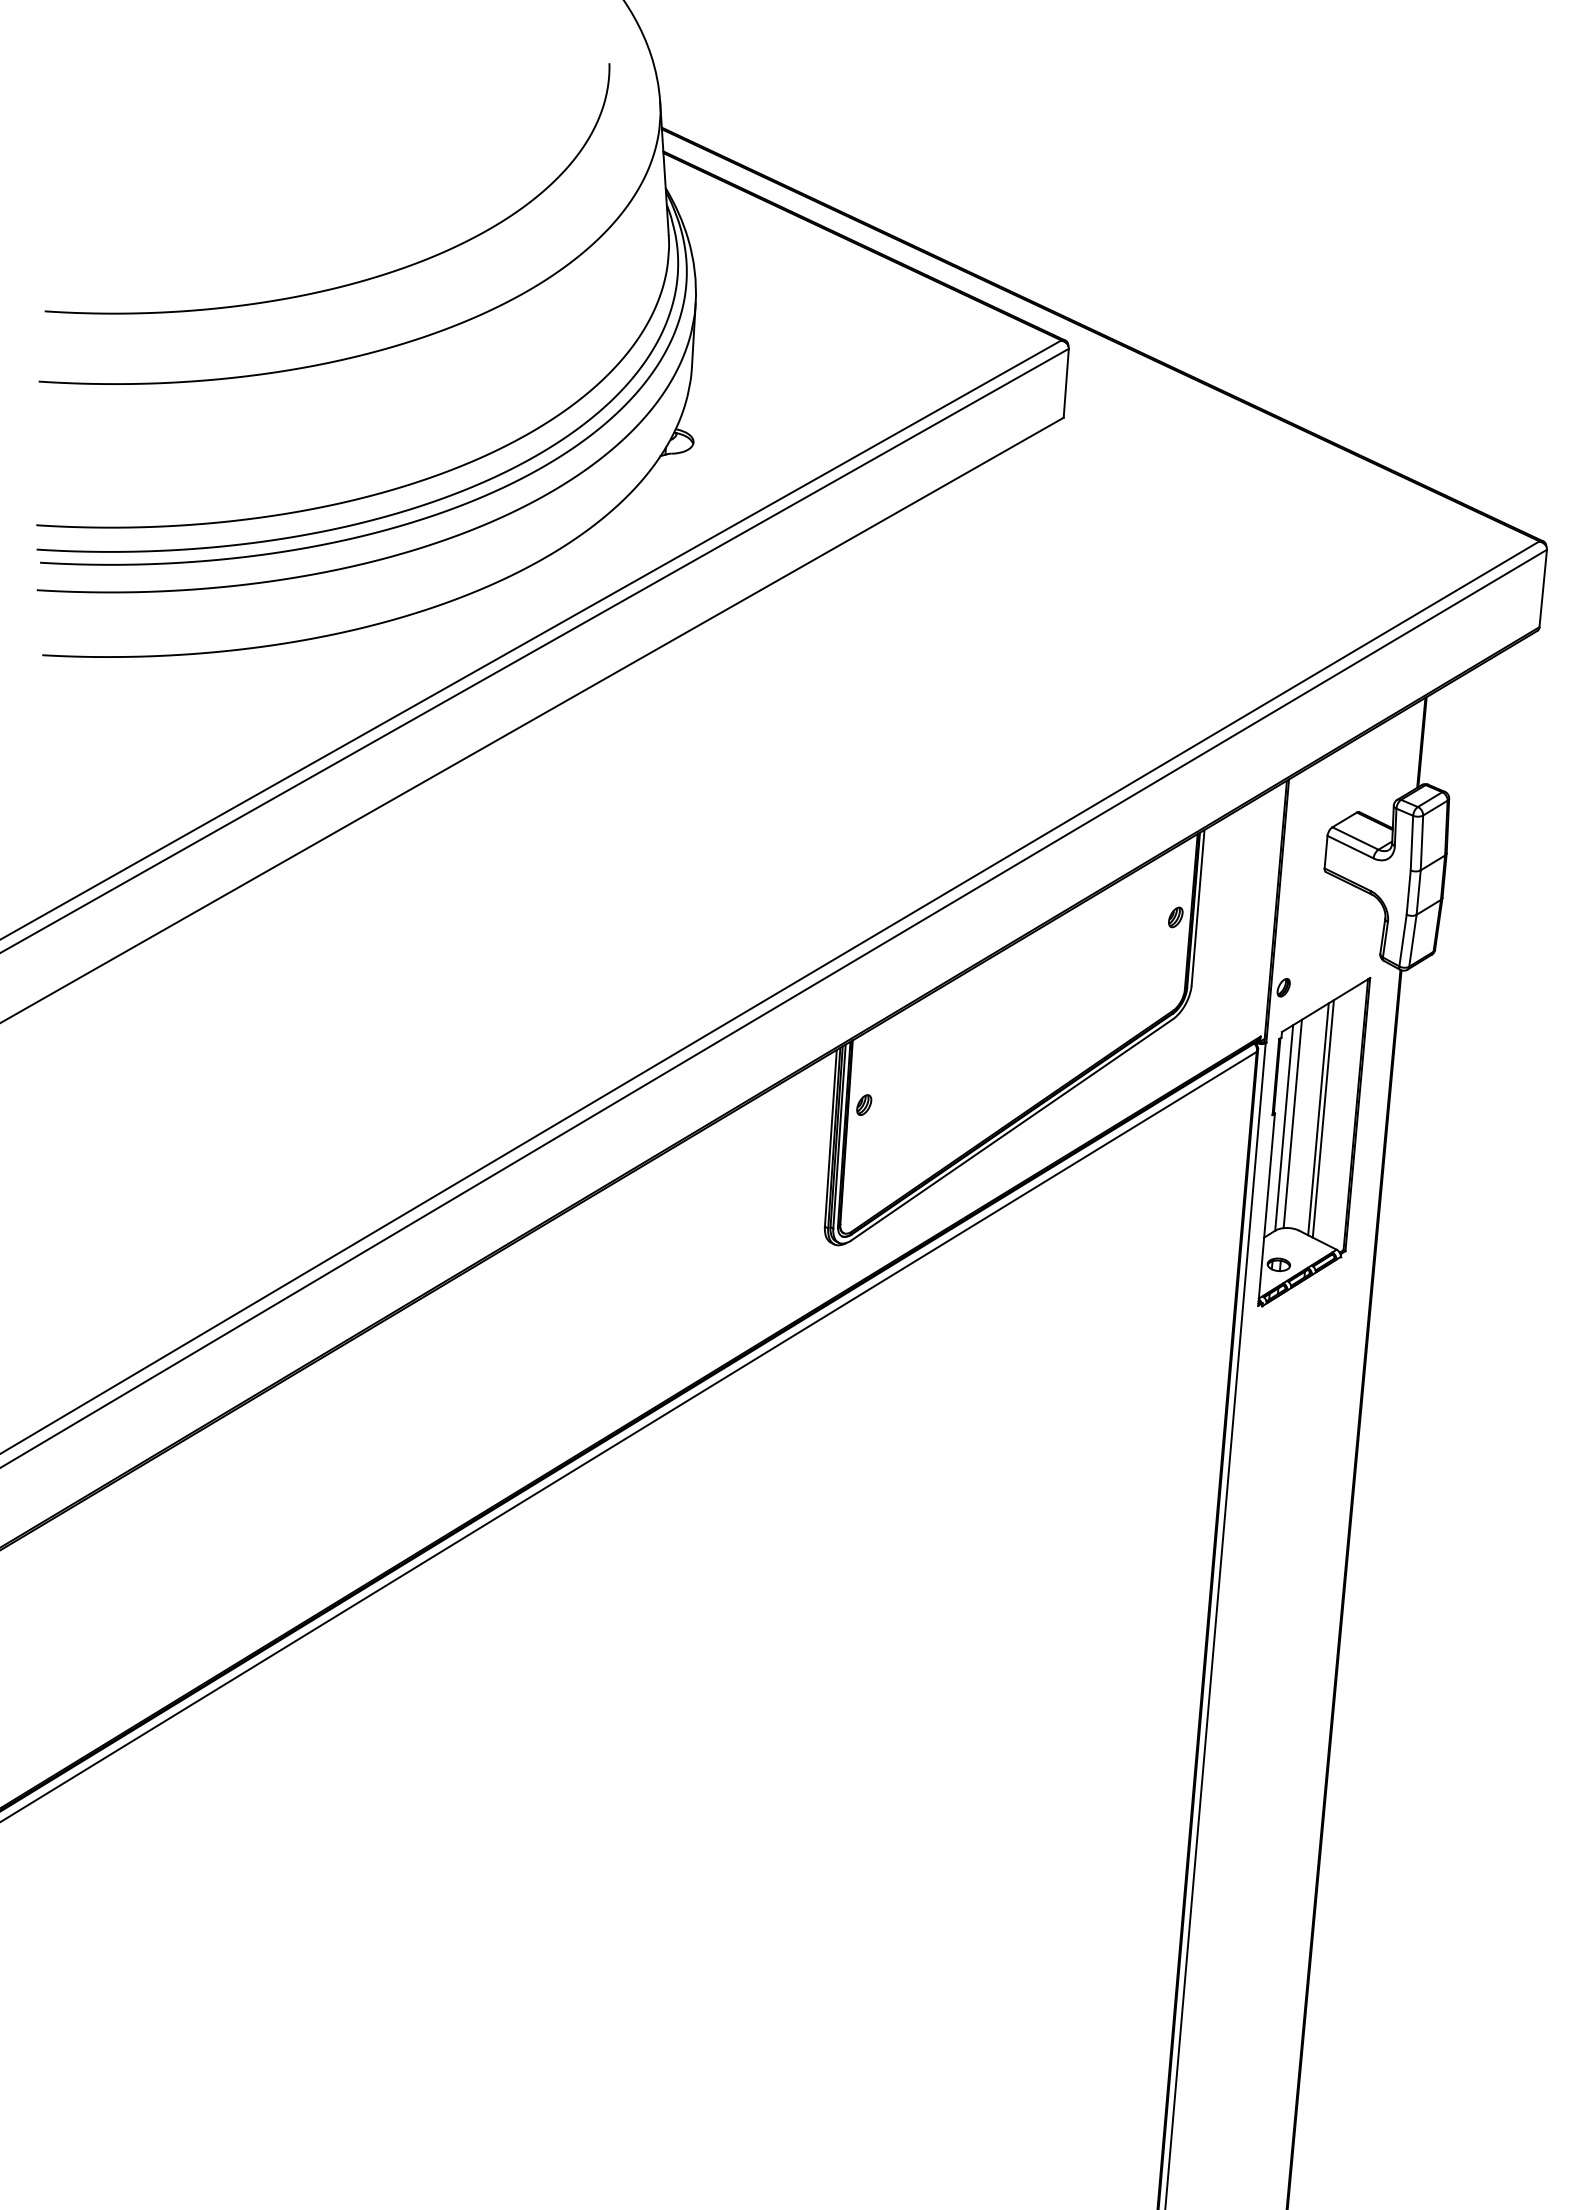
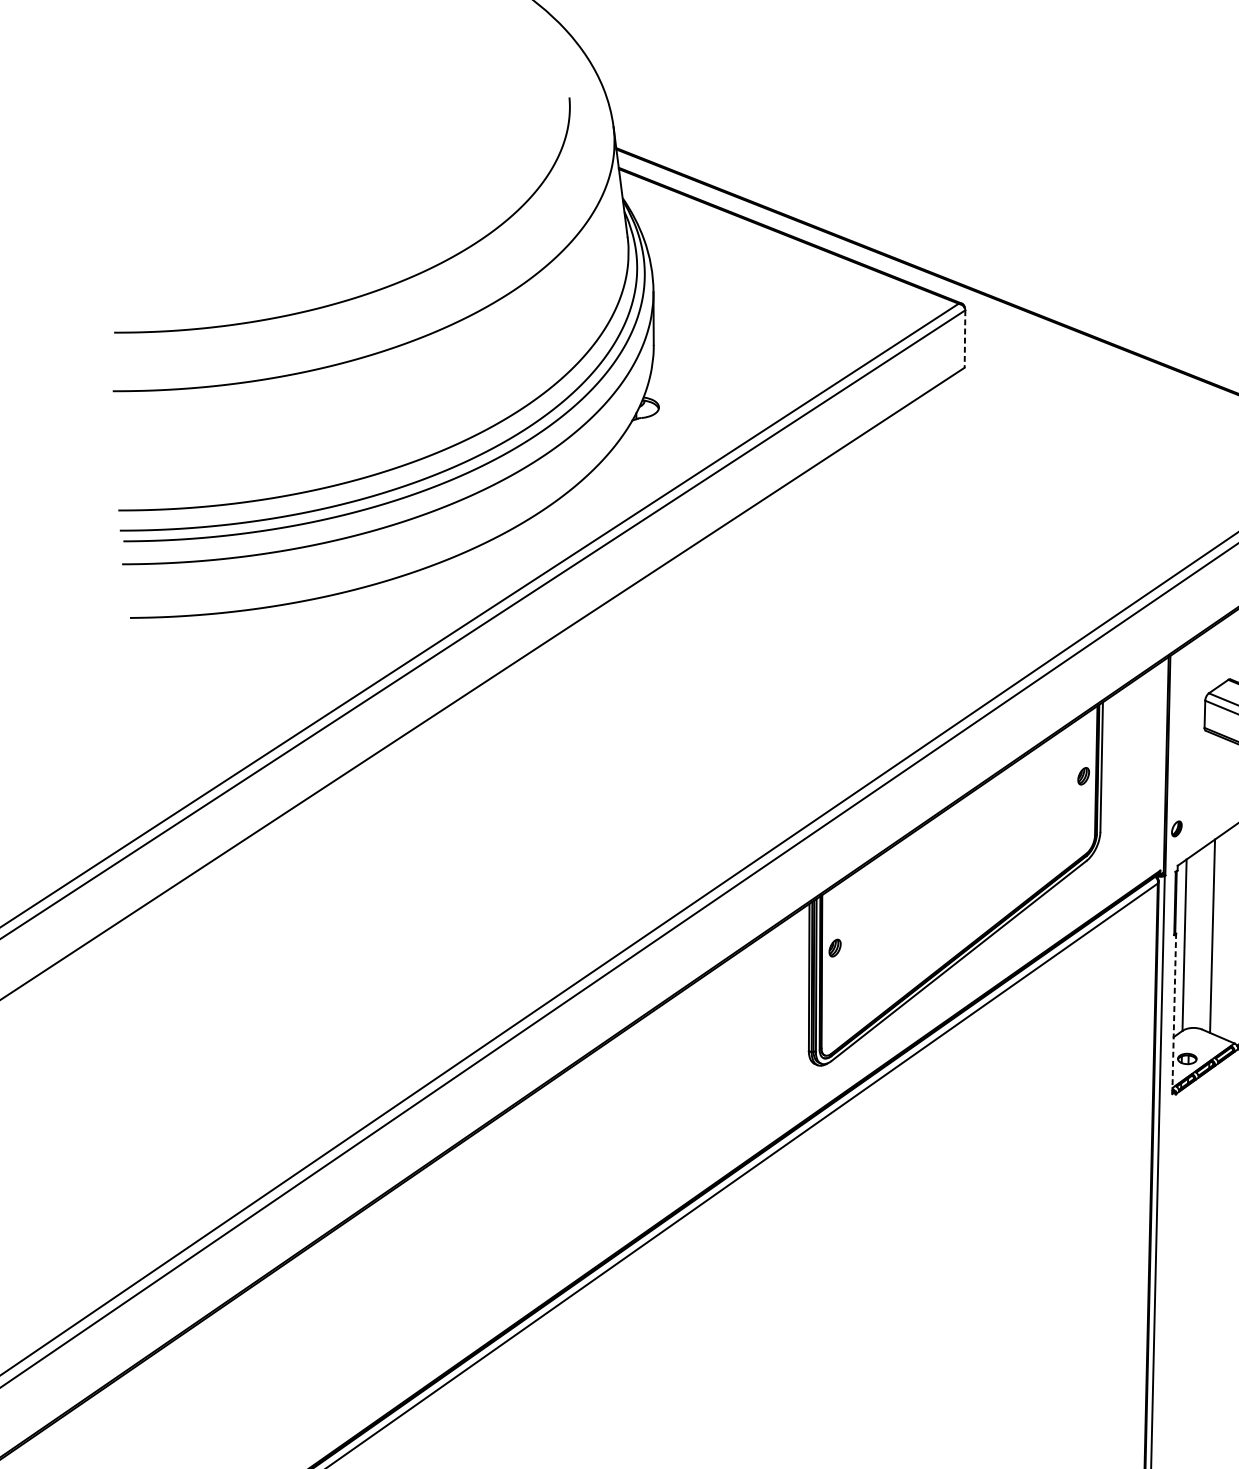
line: (1066, 383) -> (965, 339), solid -> dashed
line: (1322, 1118) -> (1215, 935), removed
line: (1292, 1123) -> (1191, 941), removed
line: (1266, 1209) -> (1174, 1013), solid -> dashed

